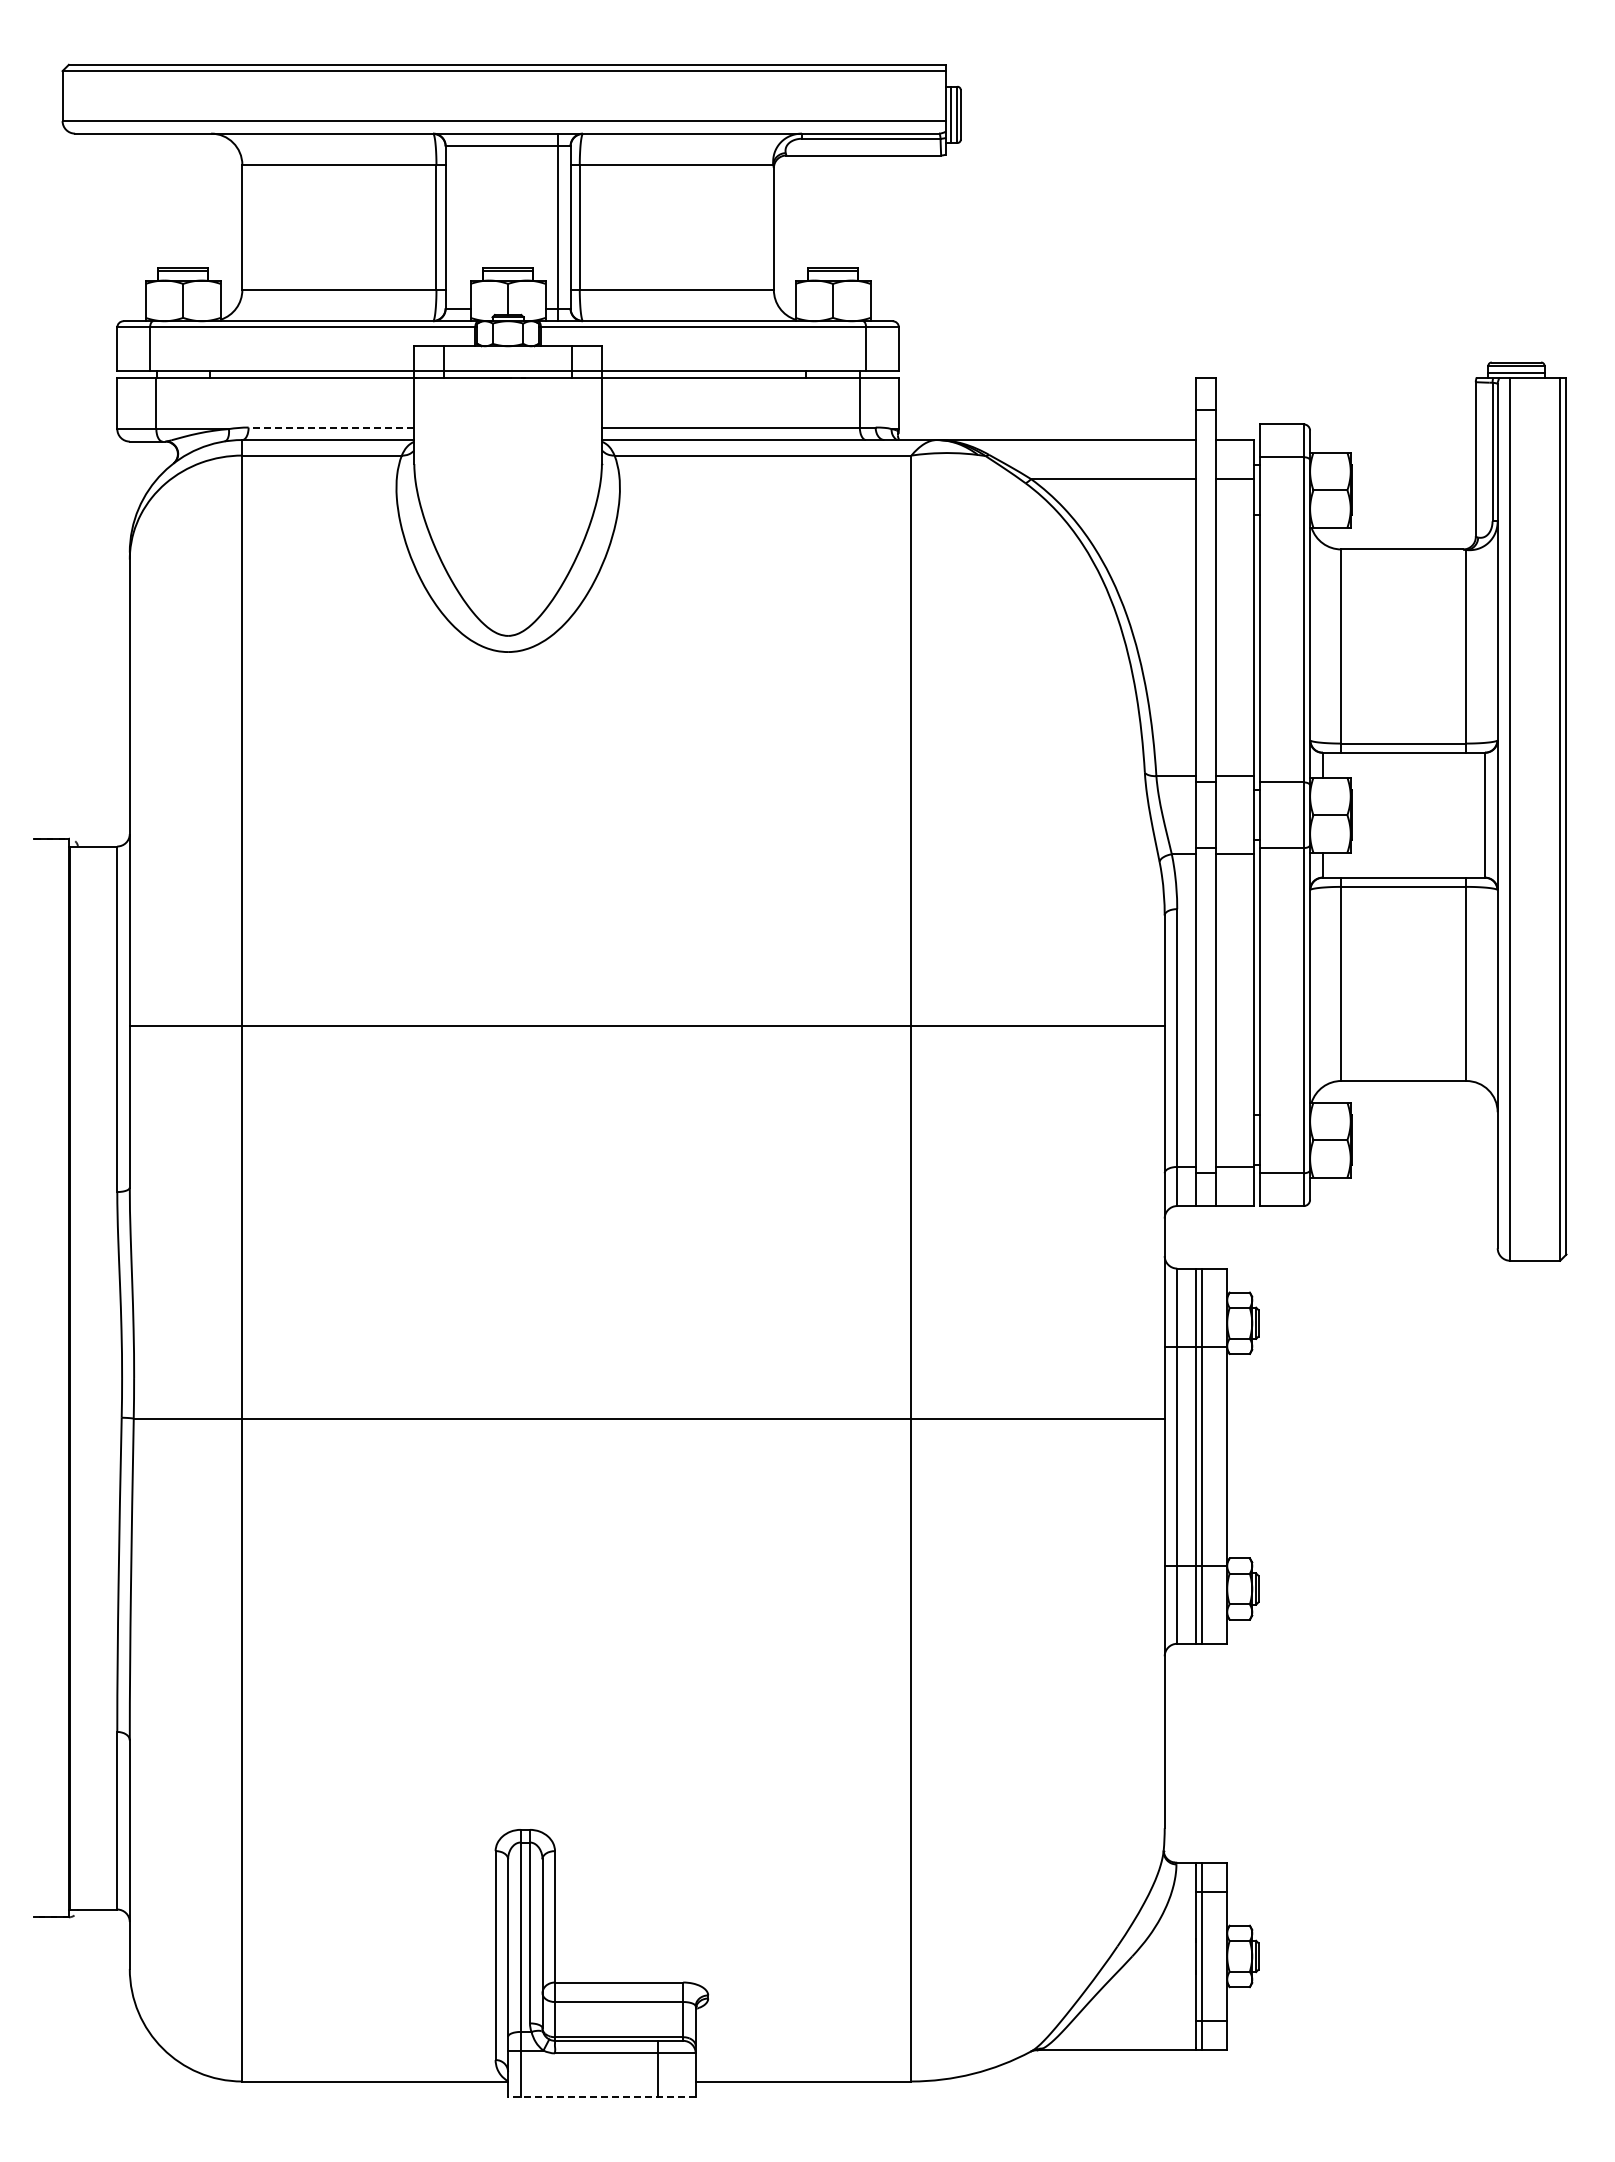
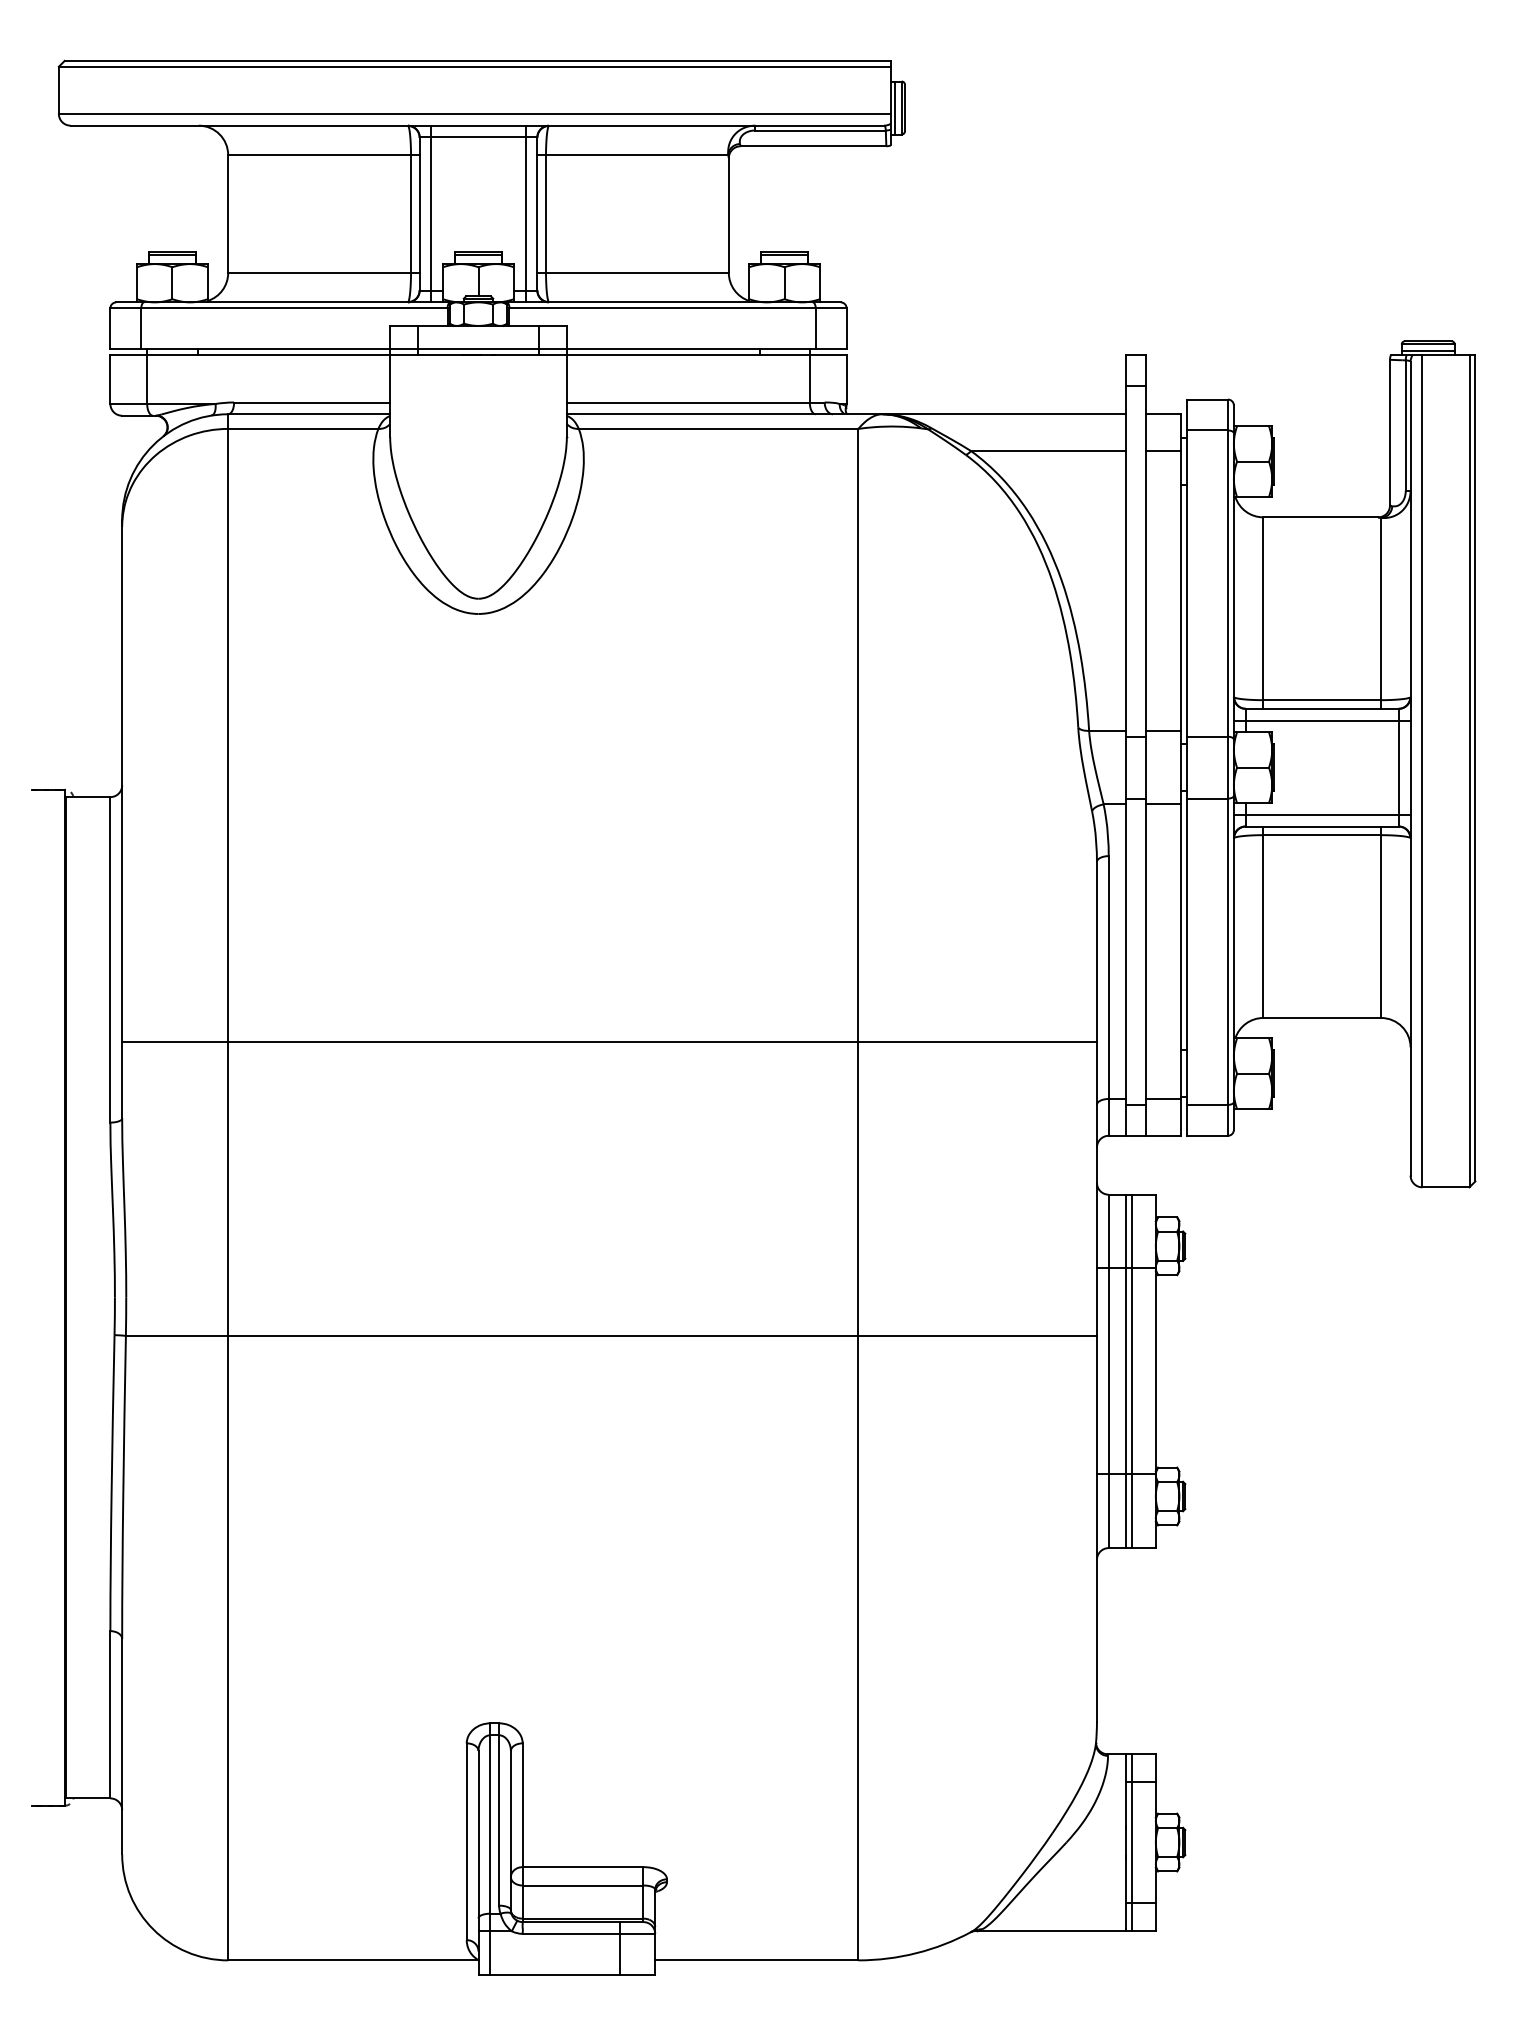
line: (458, 227) -> (431, 214), added
line: (331, 427) -> (312, 402), dashed -> solid
line: (1403, 765) -> (1321, 720), added
line: (1403, 865) -> (1321, 815), added
line: (646, 1026) -> (608, 1042), moved
line: (601, 2097) -> (566, 1975), dashed -> solid

